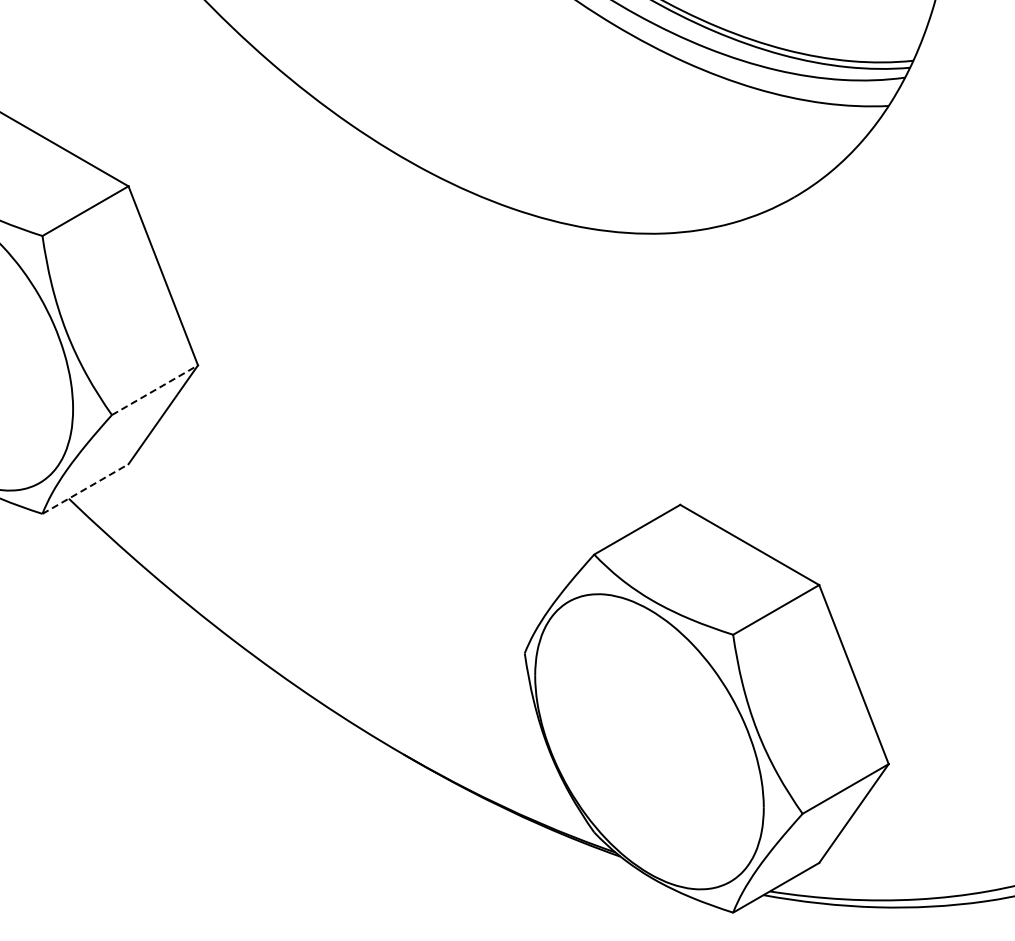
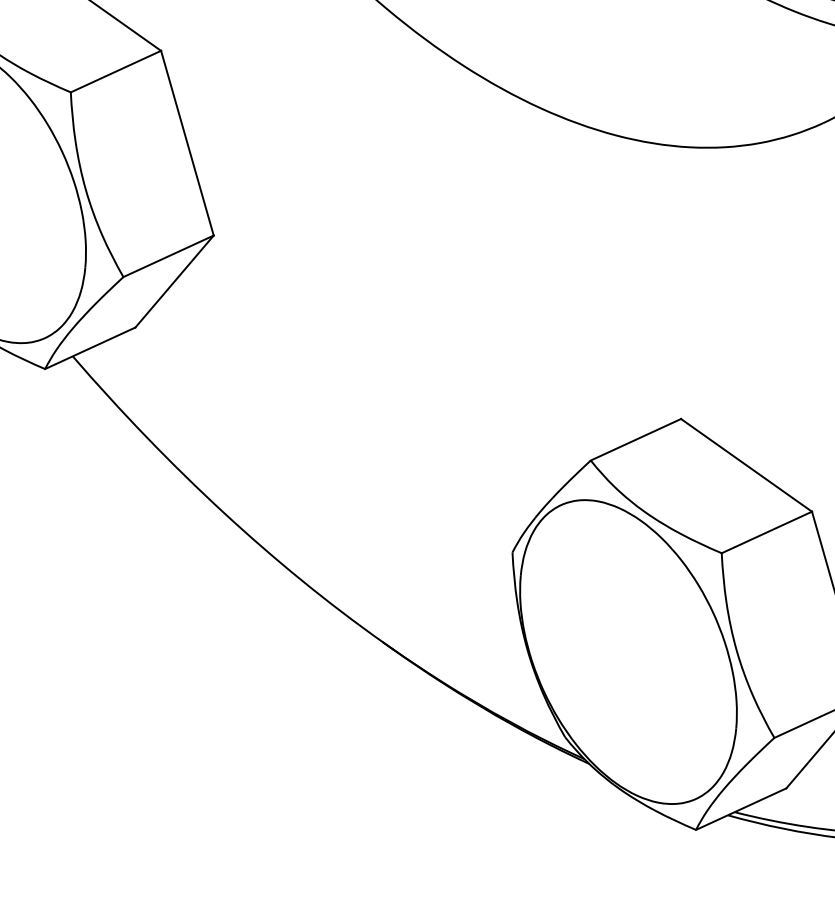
line: (154, 390) -> (168, 256), dashed -> solid
line: (85, 489) -> (90, 348), dashed -> solid

